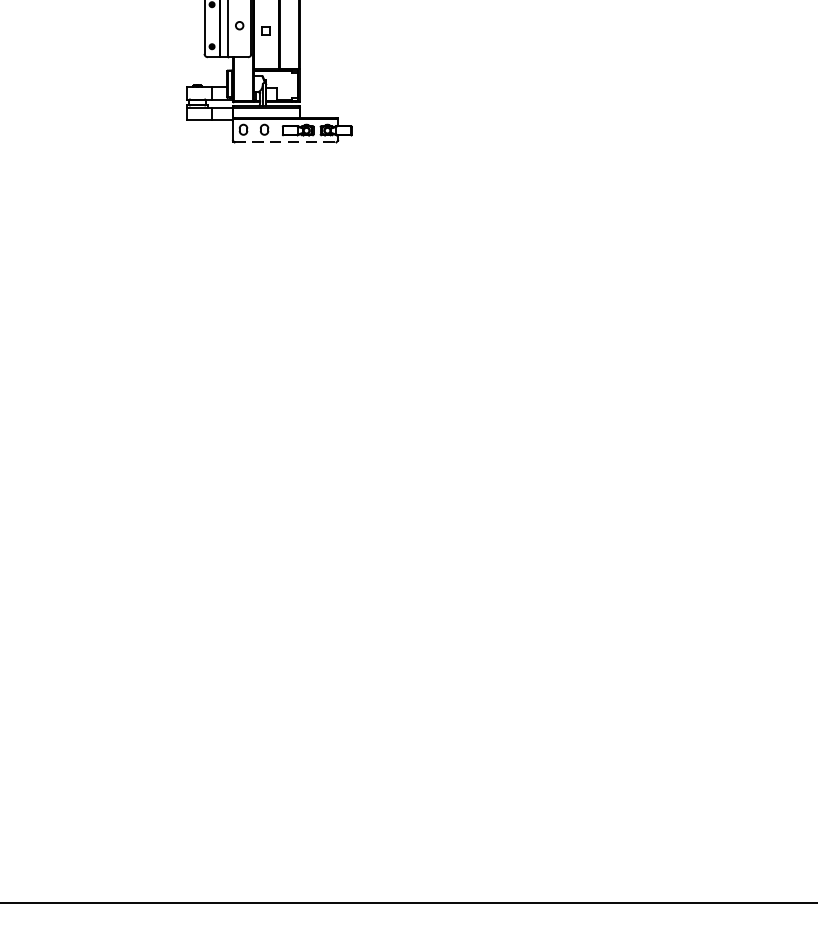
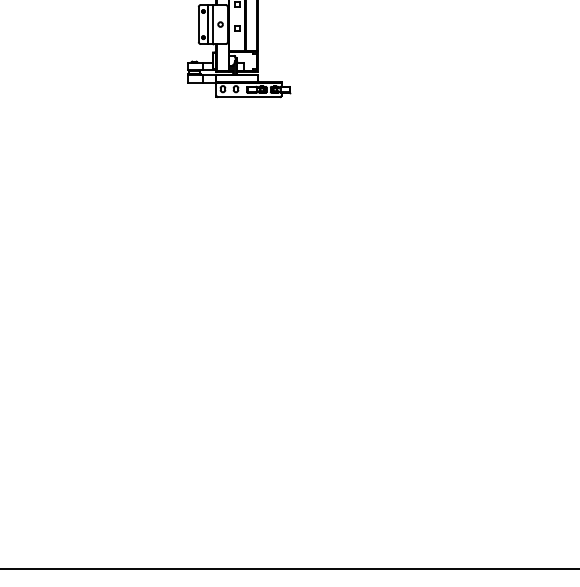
line: (286, 143) -> (249, 97), dashed -> solid

